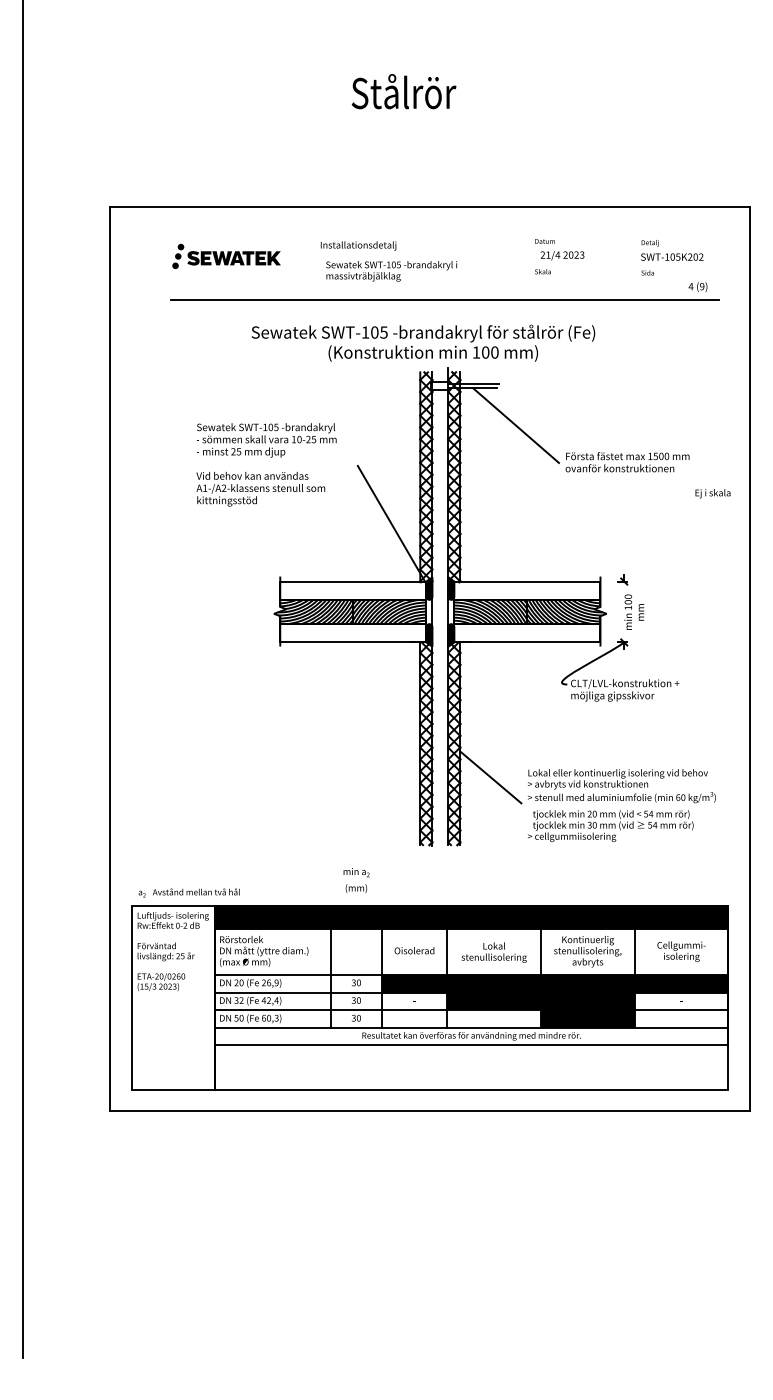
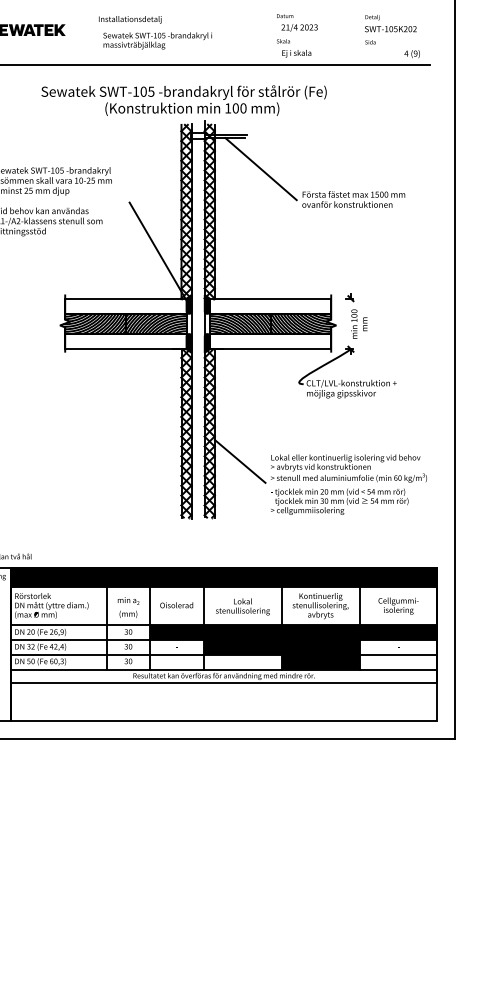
text: (712, 493) -> (296, 53), moved
text: (356, 880) -> (128, 607), moved

